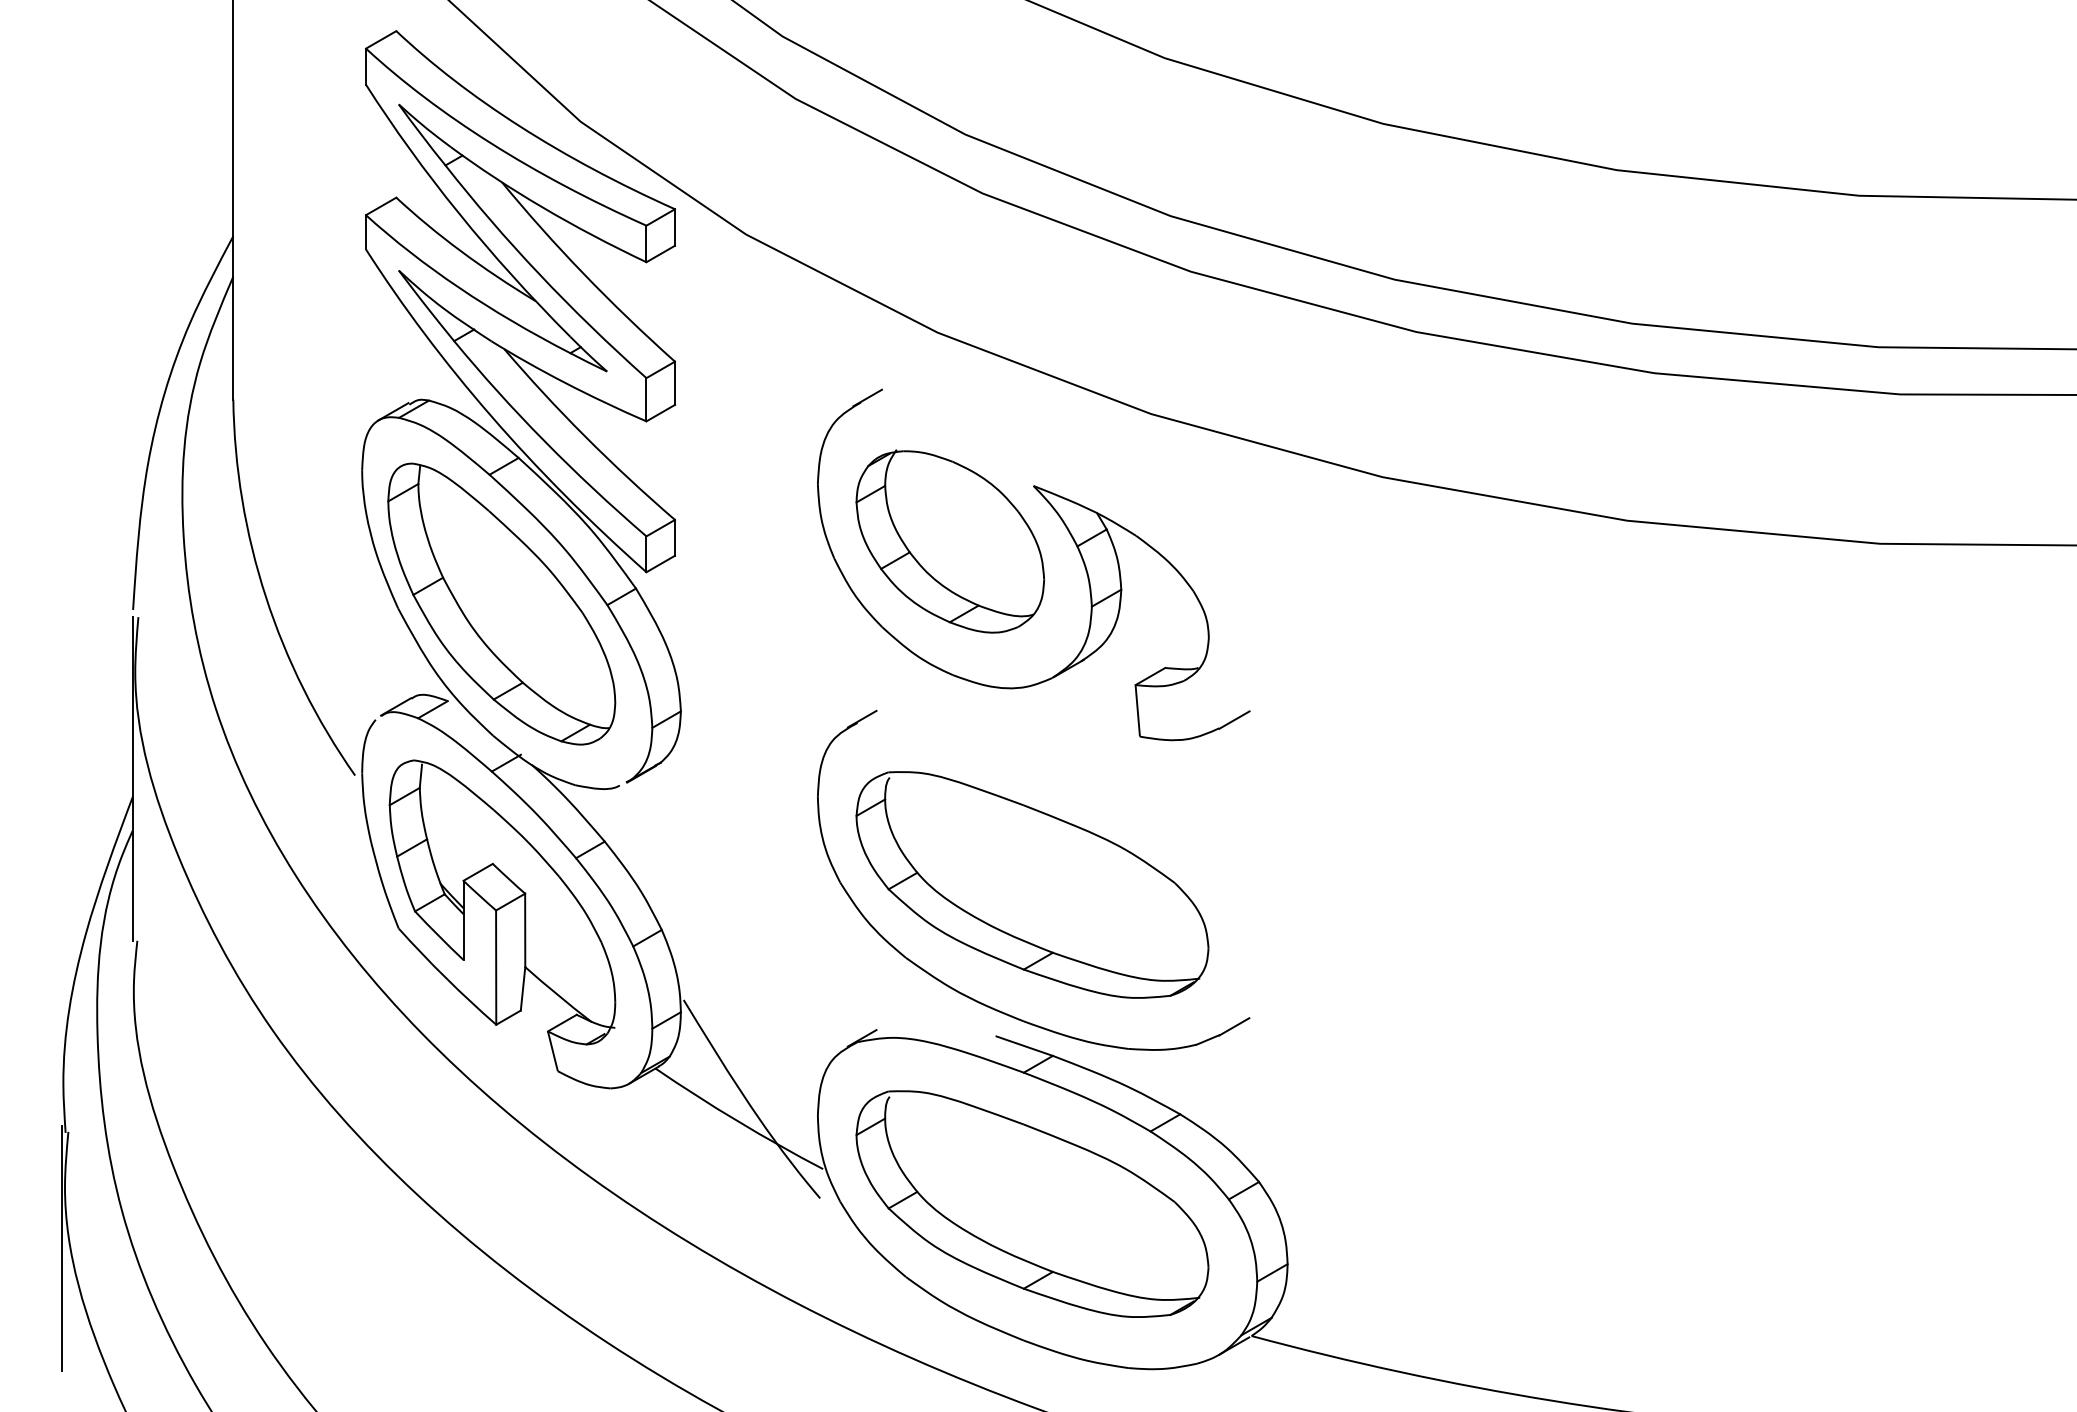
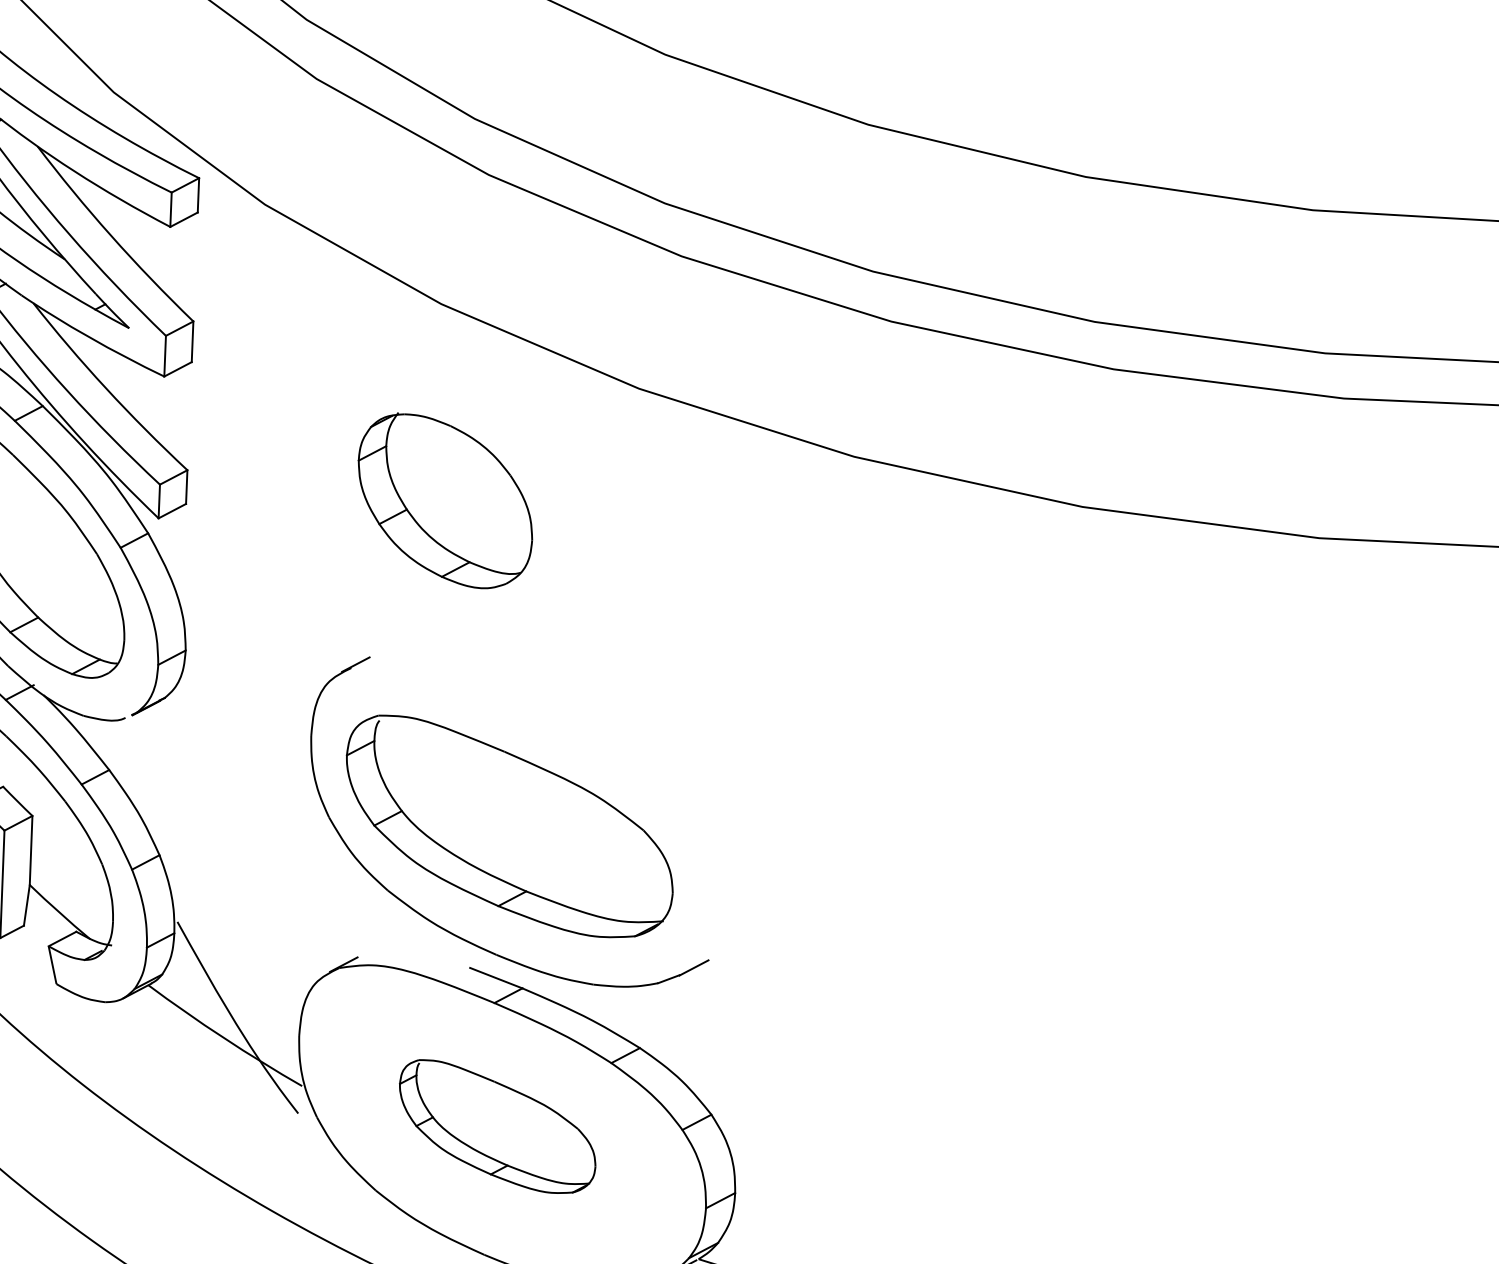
part: (1074, 543) -> (562, 507), removed
part: (1032, 1203) -> (497, 1126), size x0.6

